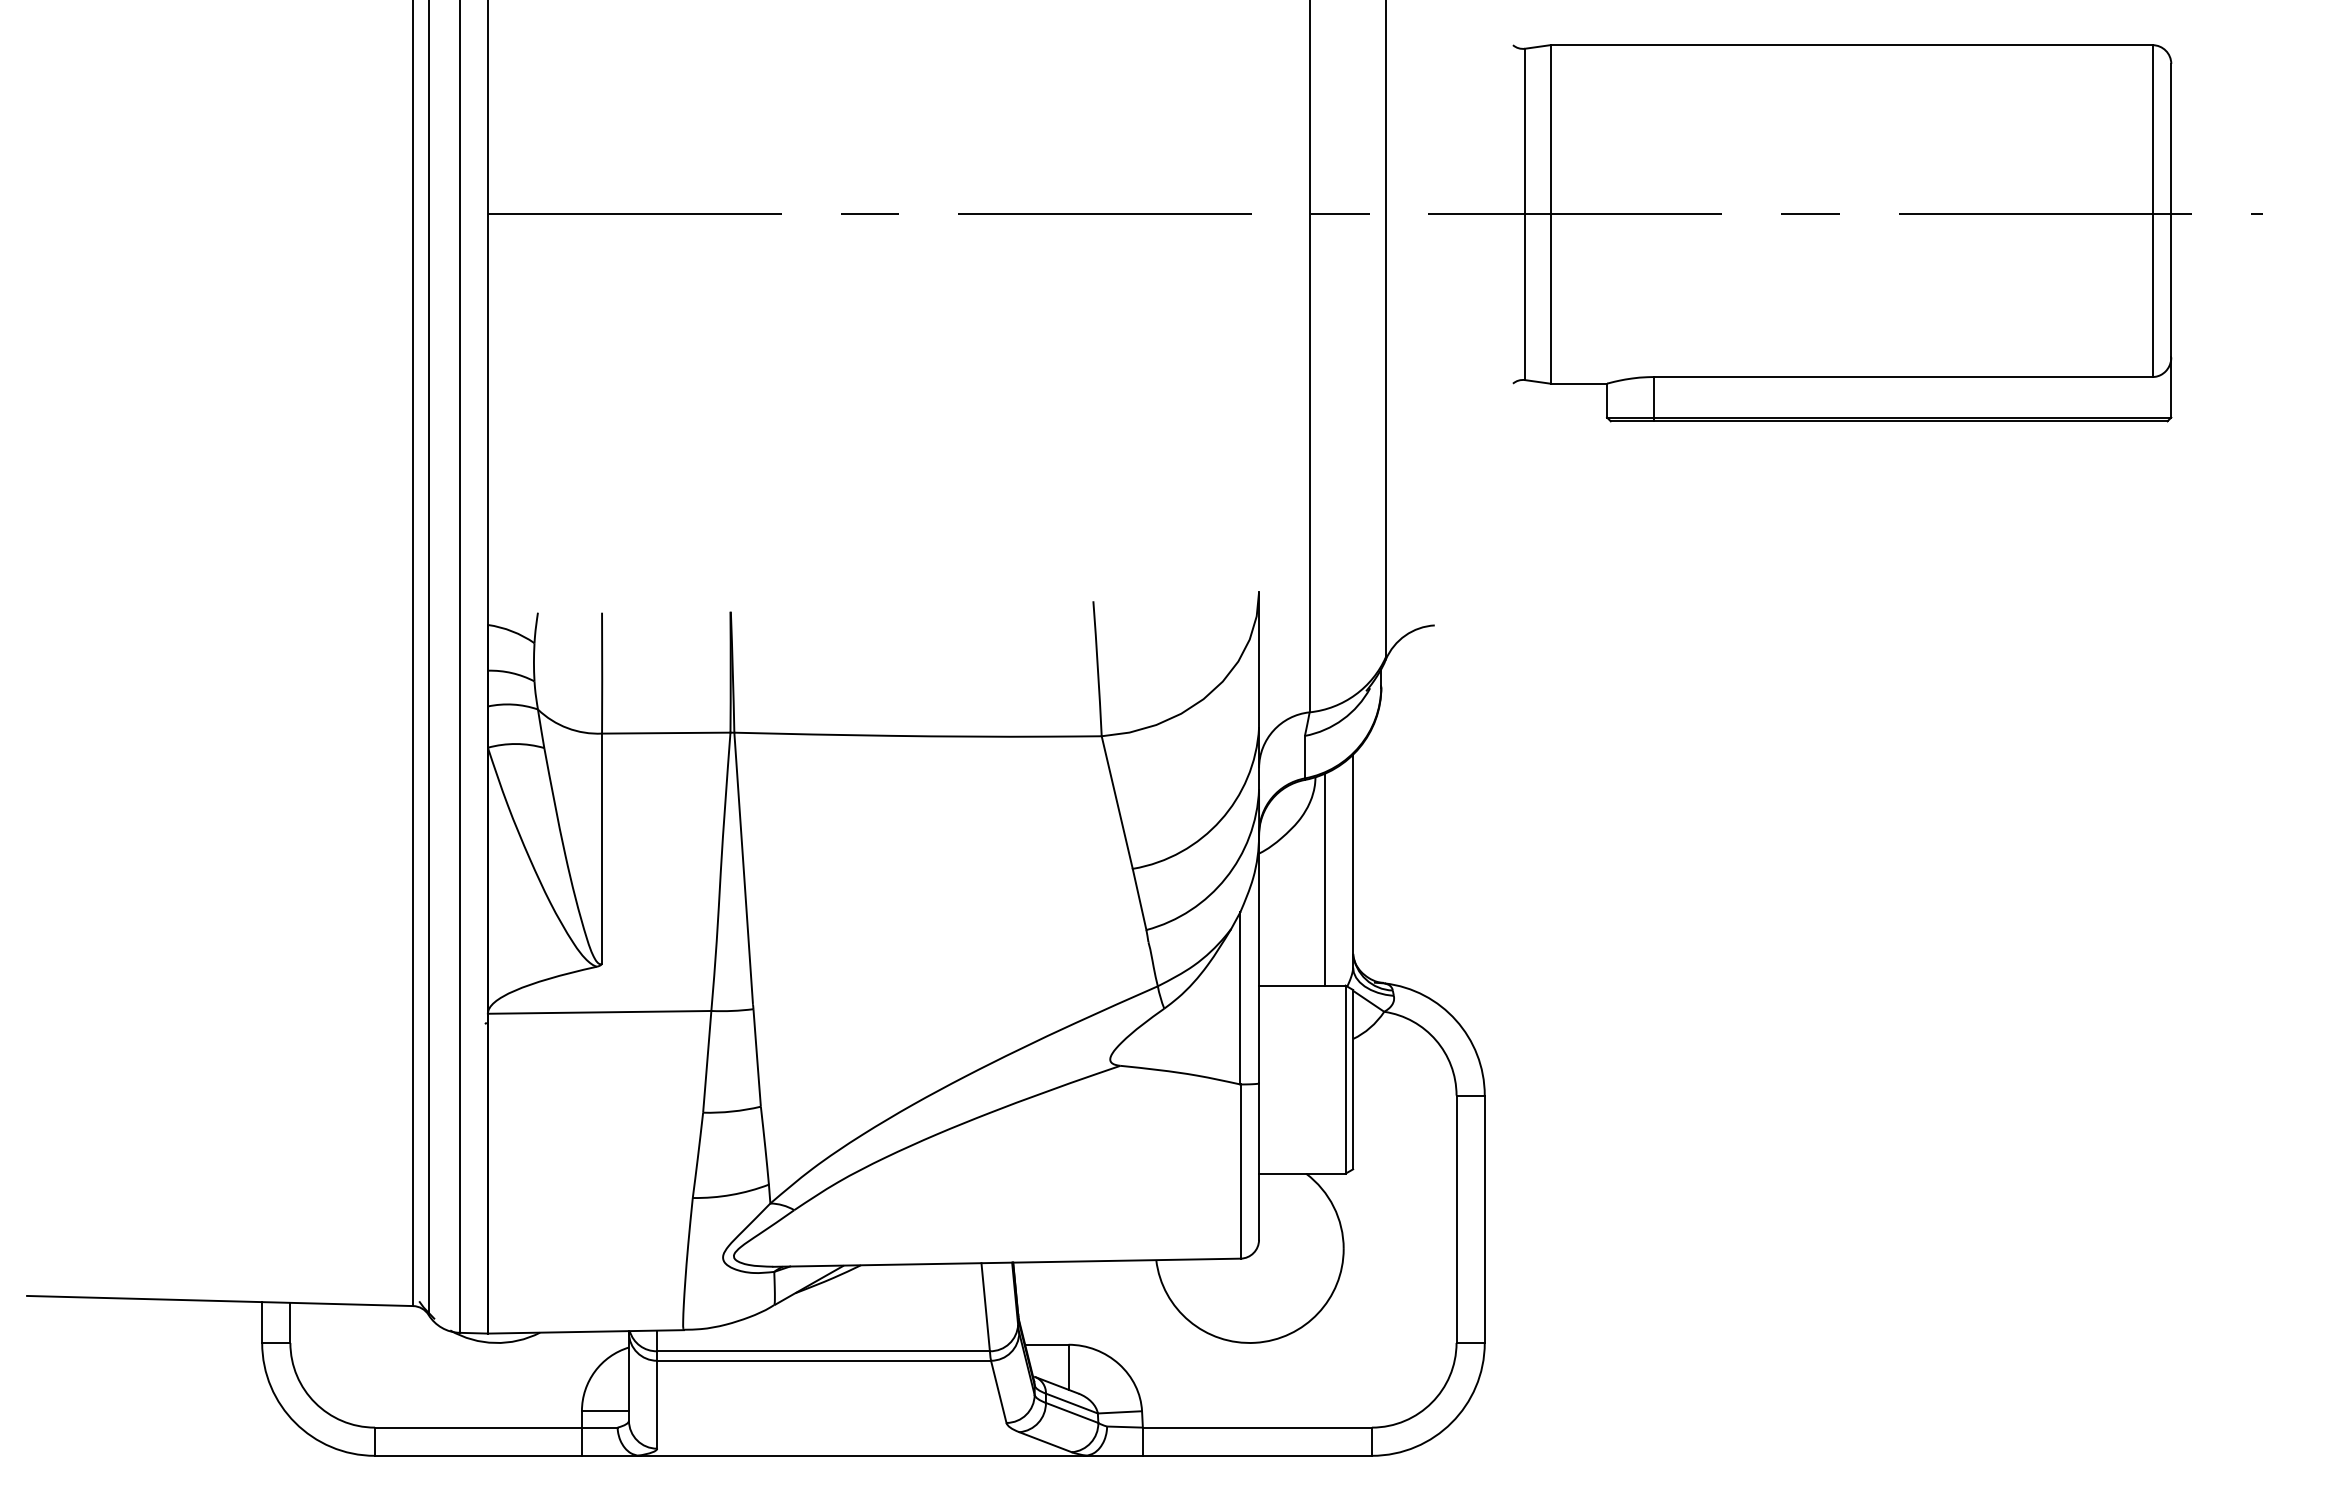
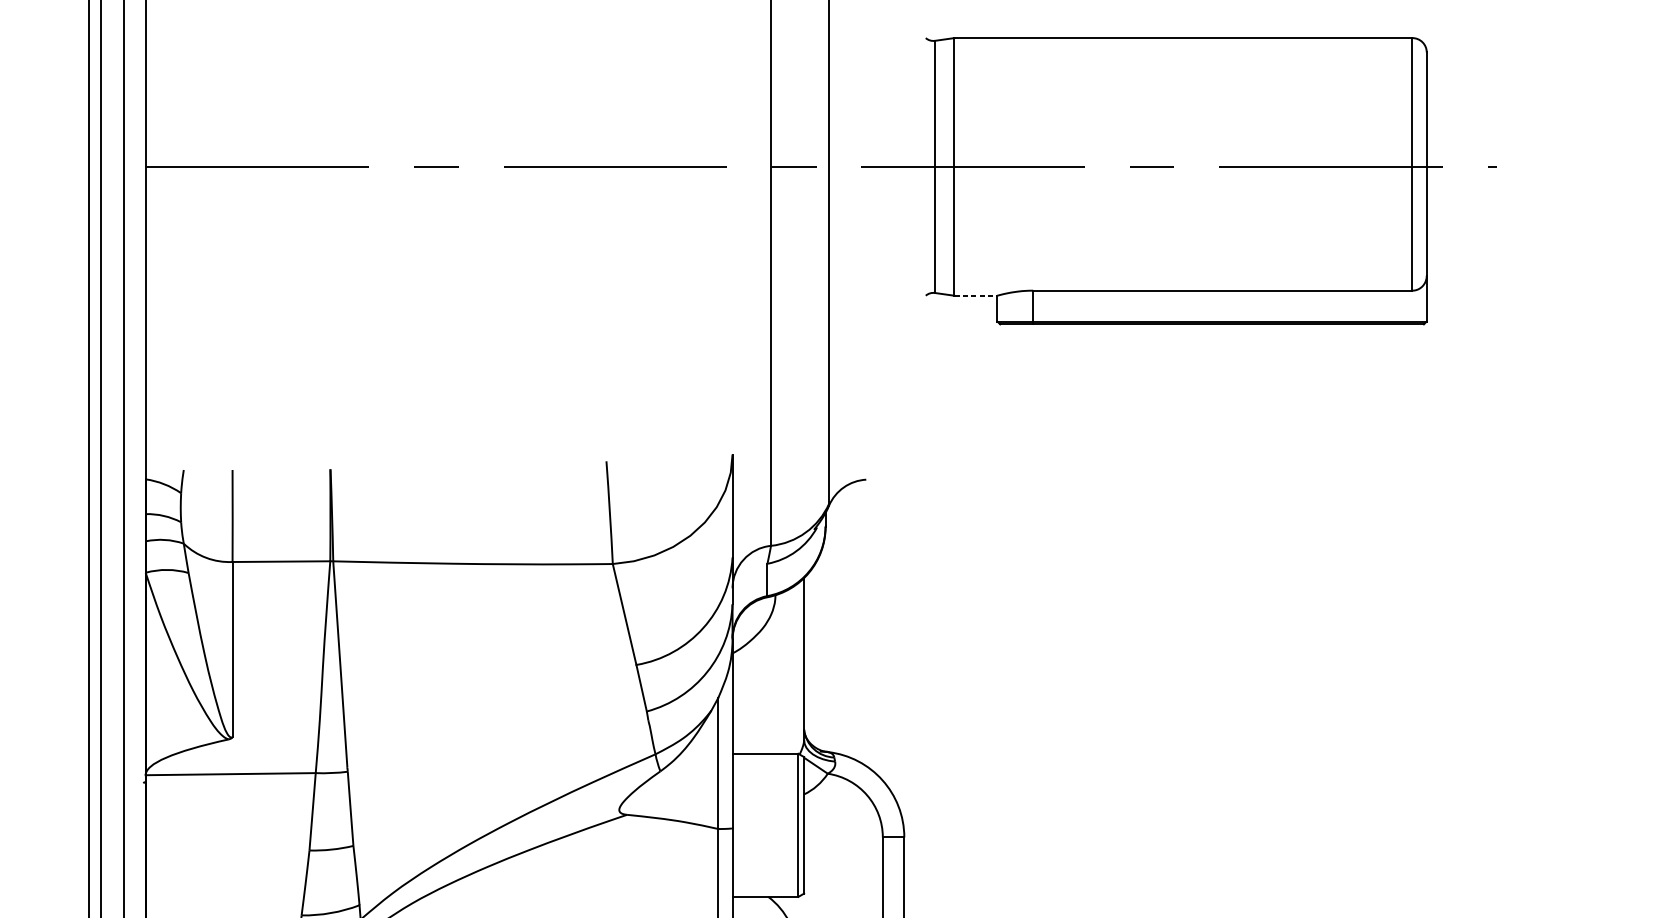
line: (1579, 383) -> (976, 295), solid -> dashed
line: (1324, 879) -> (782, 673), removed

